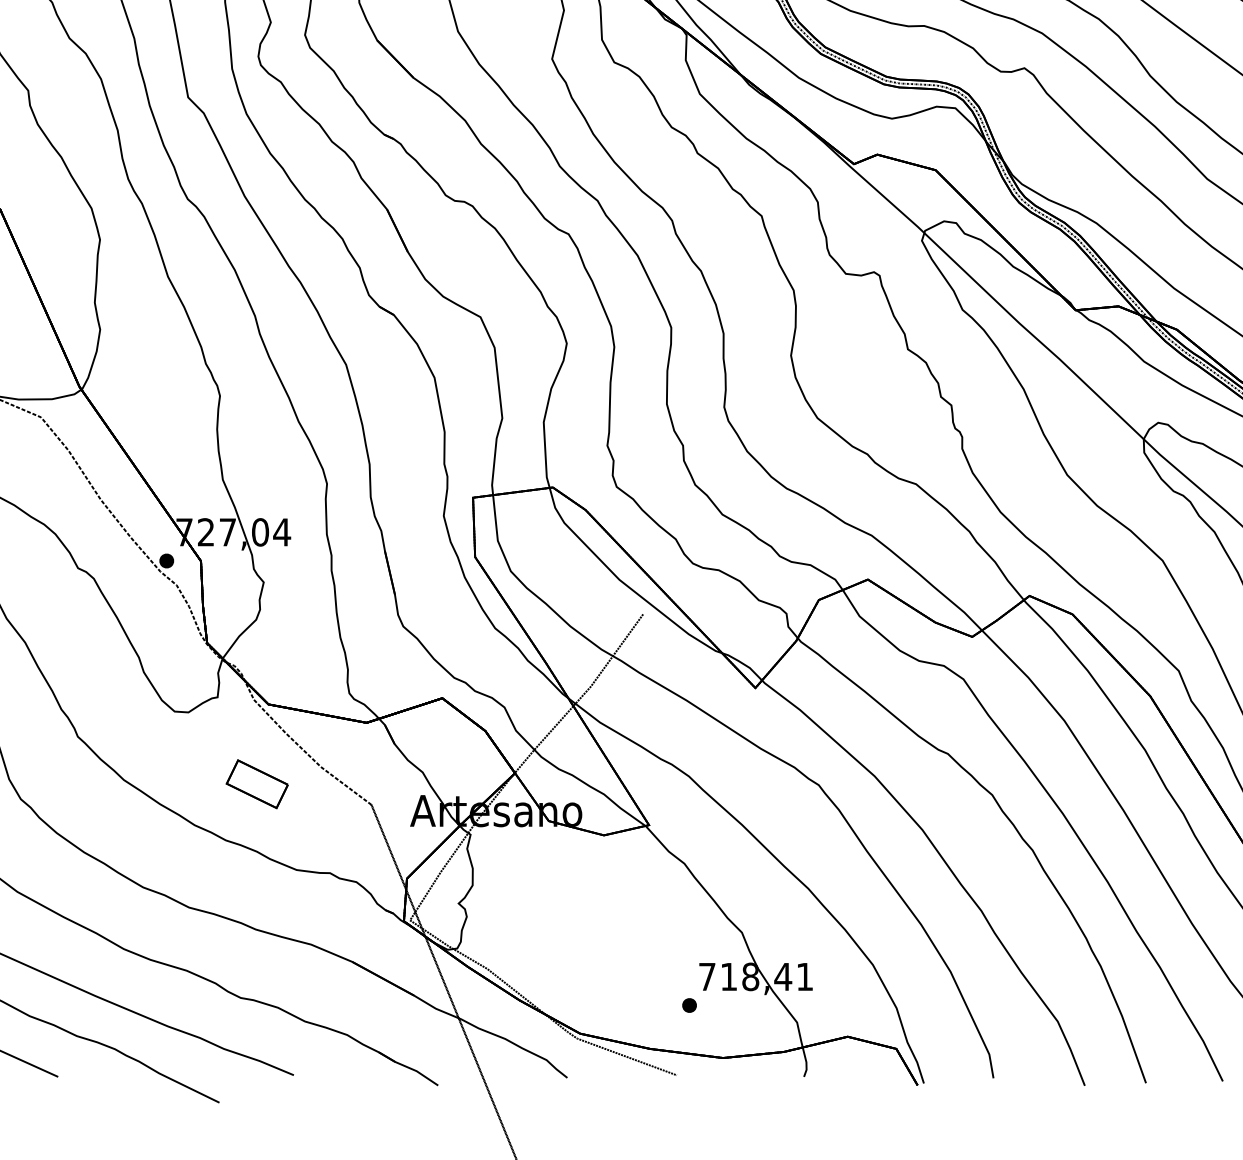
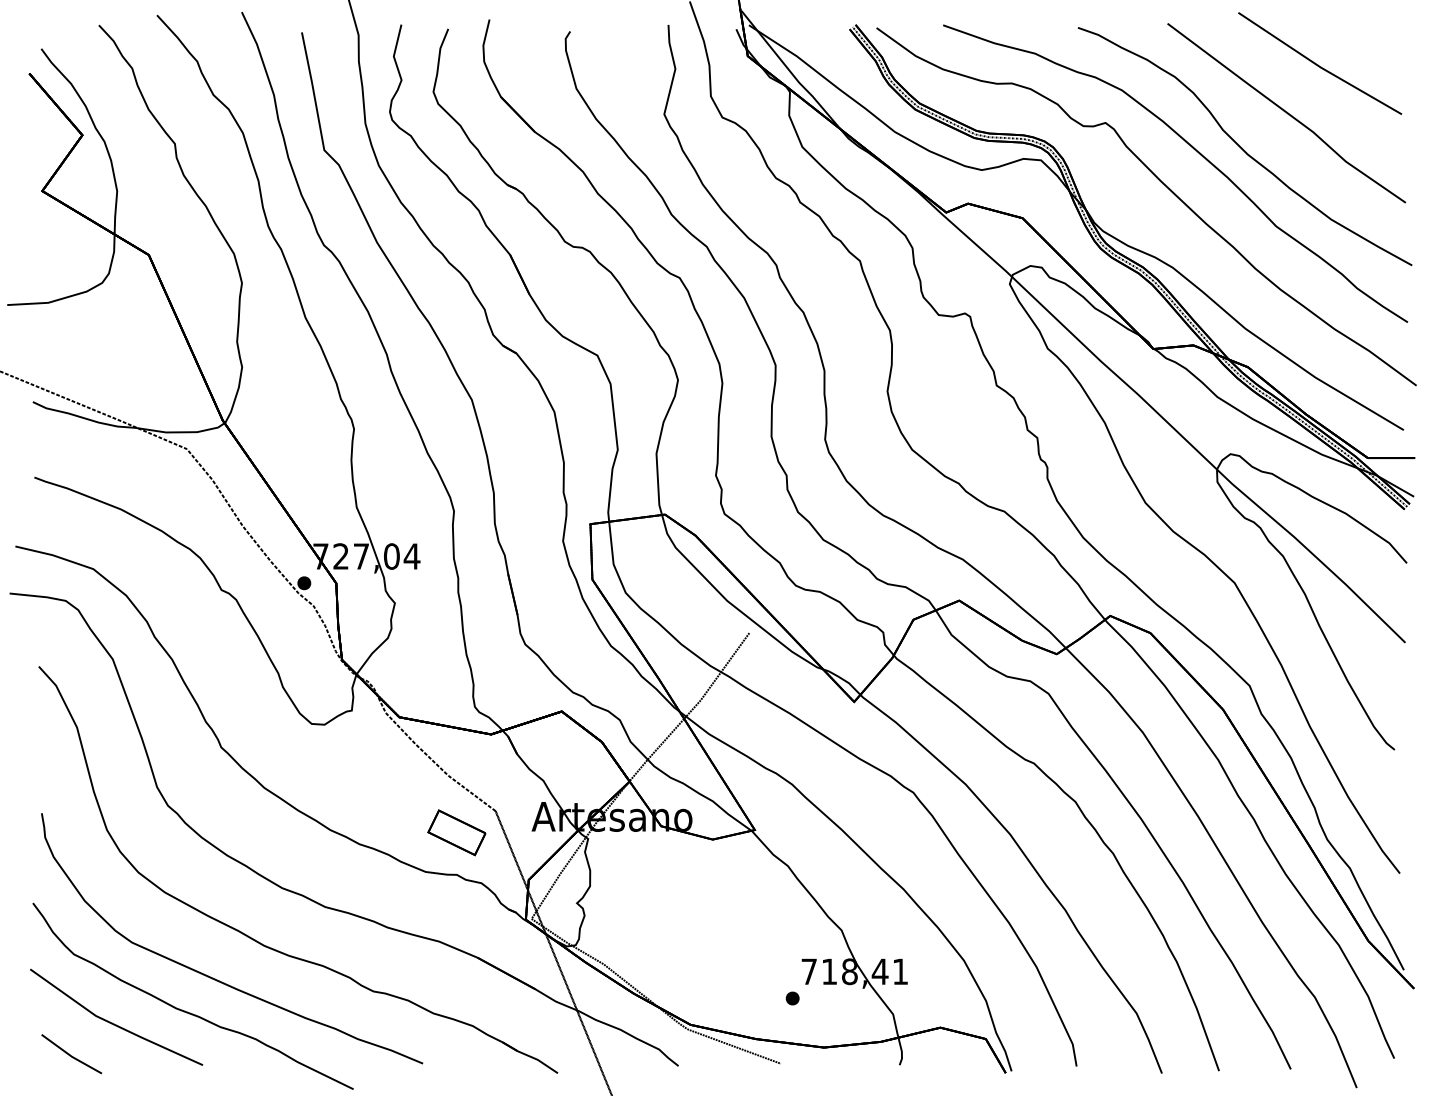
part: (256, 783) -> (456, 832), moved

